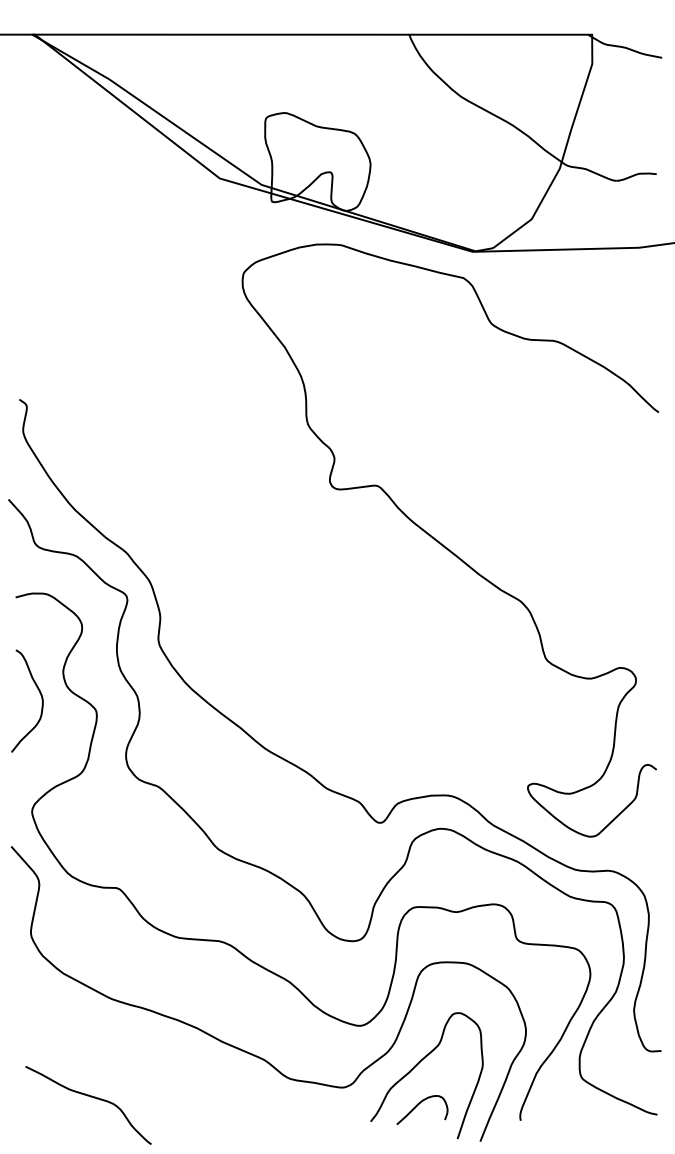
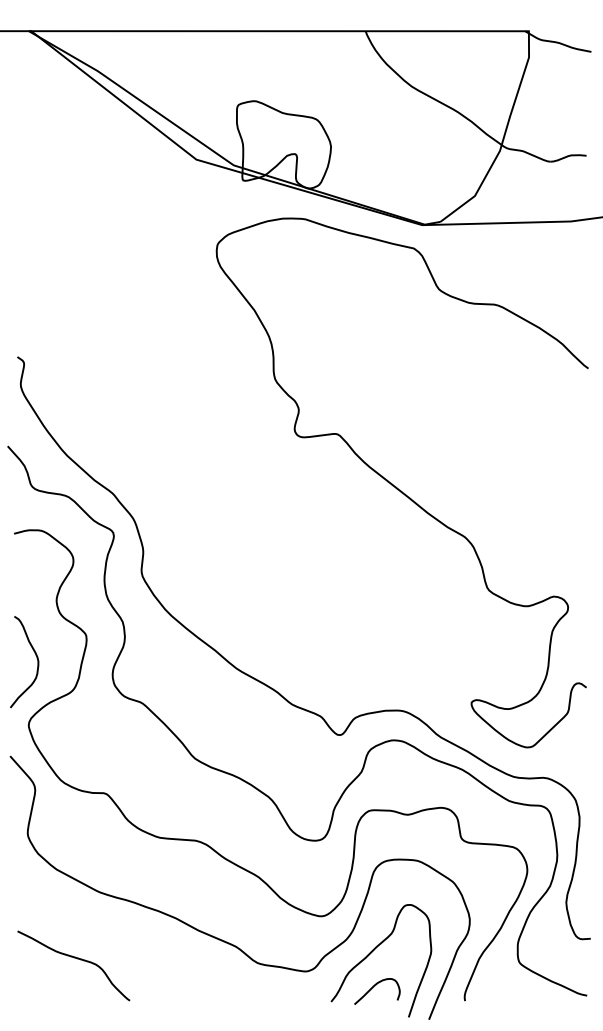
curve: (39, 693) -> (35, 655), moved
curve: (90, 1097) -> (75, 958), moved

